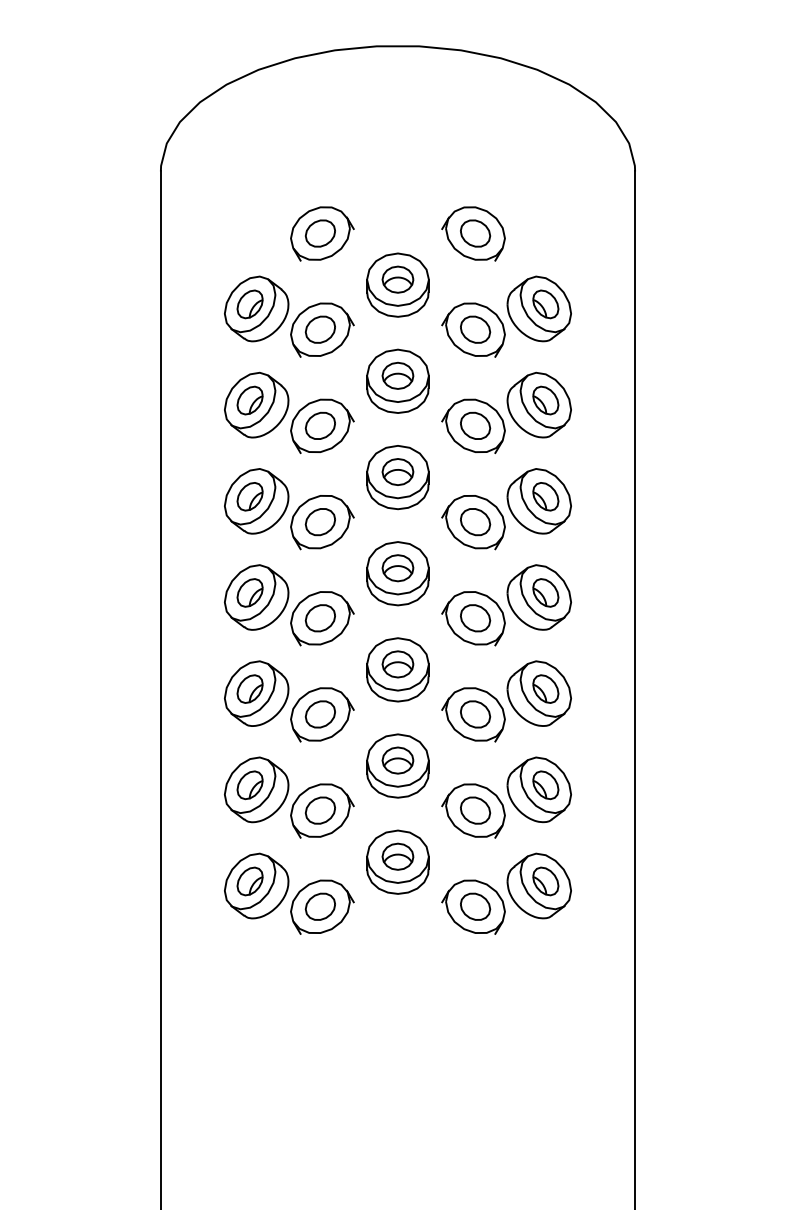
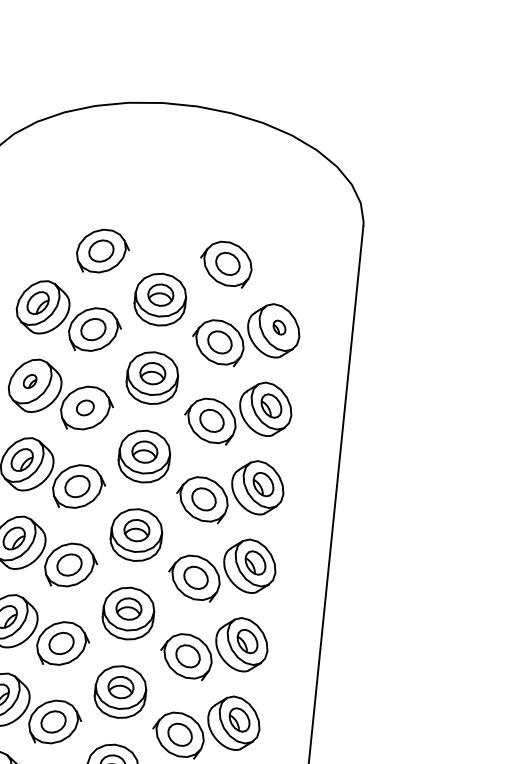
part: (545, 304) -> (279, 327), size x0.6
part: (249, 400) -> (29, 381), size x0.6
part: (319, 425) -> (84, 407), size x0.7

